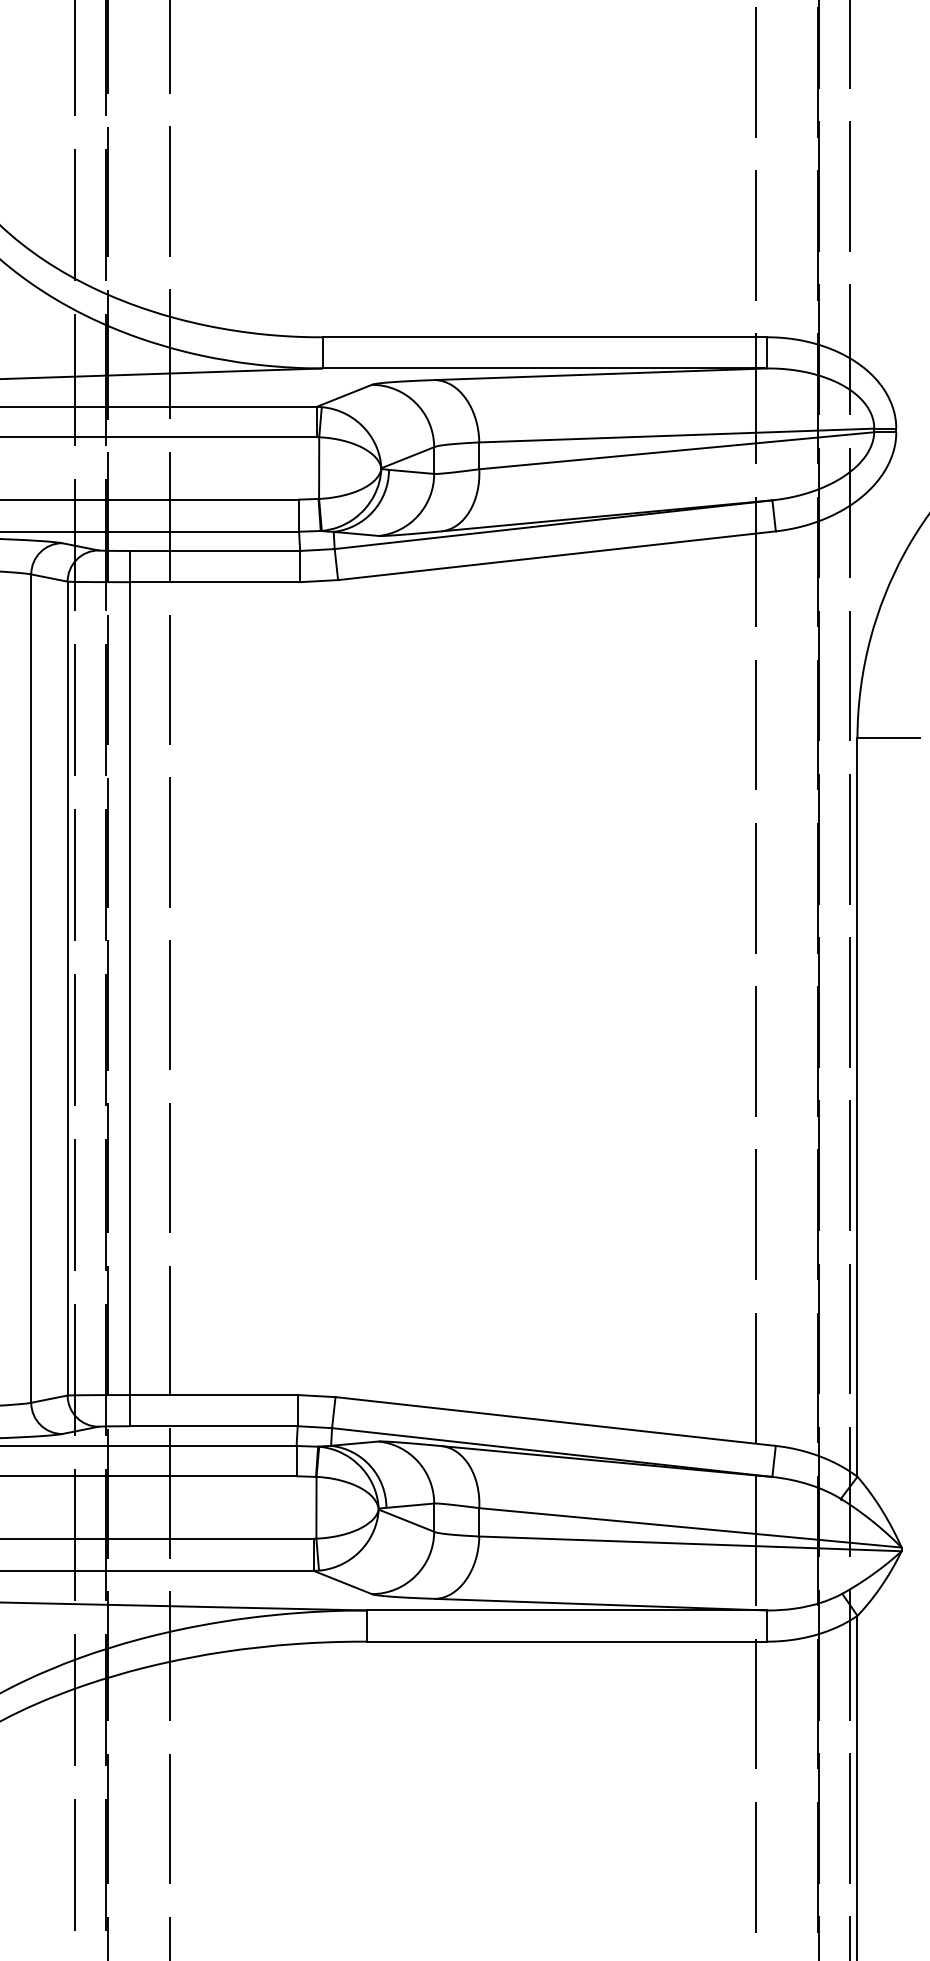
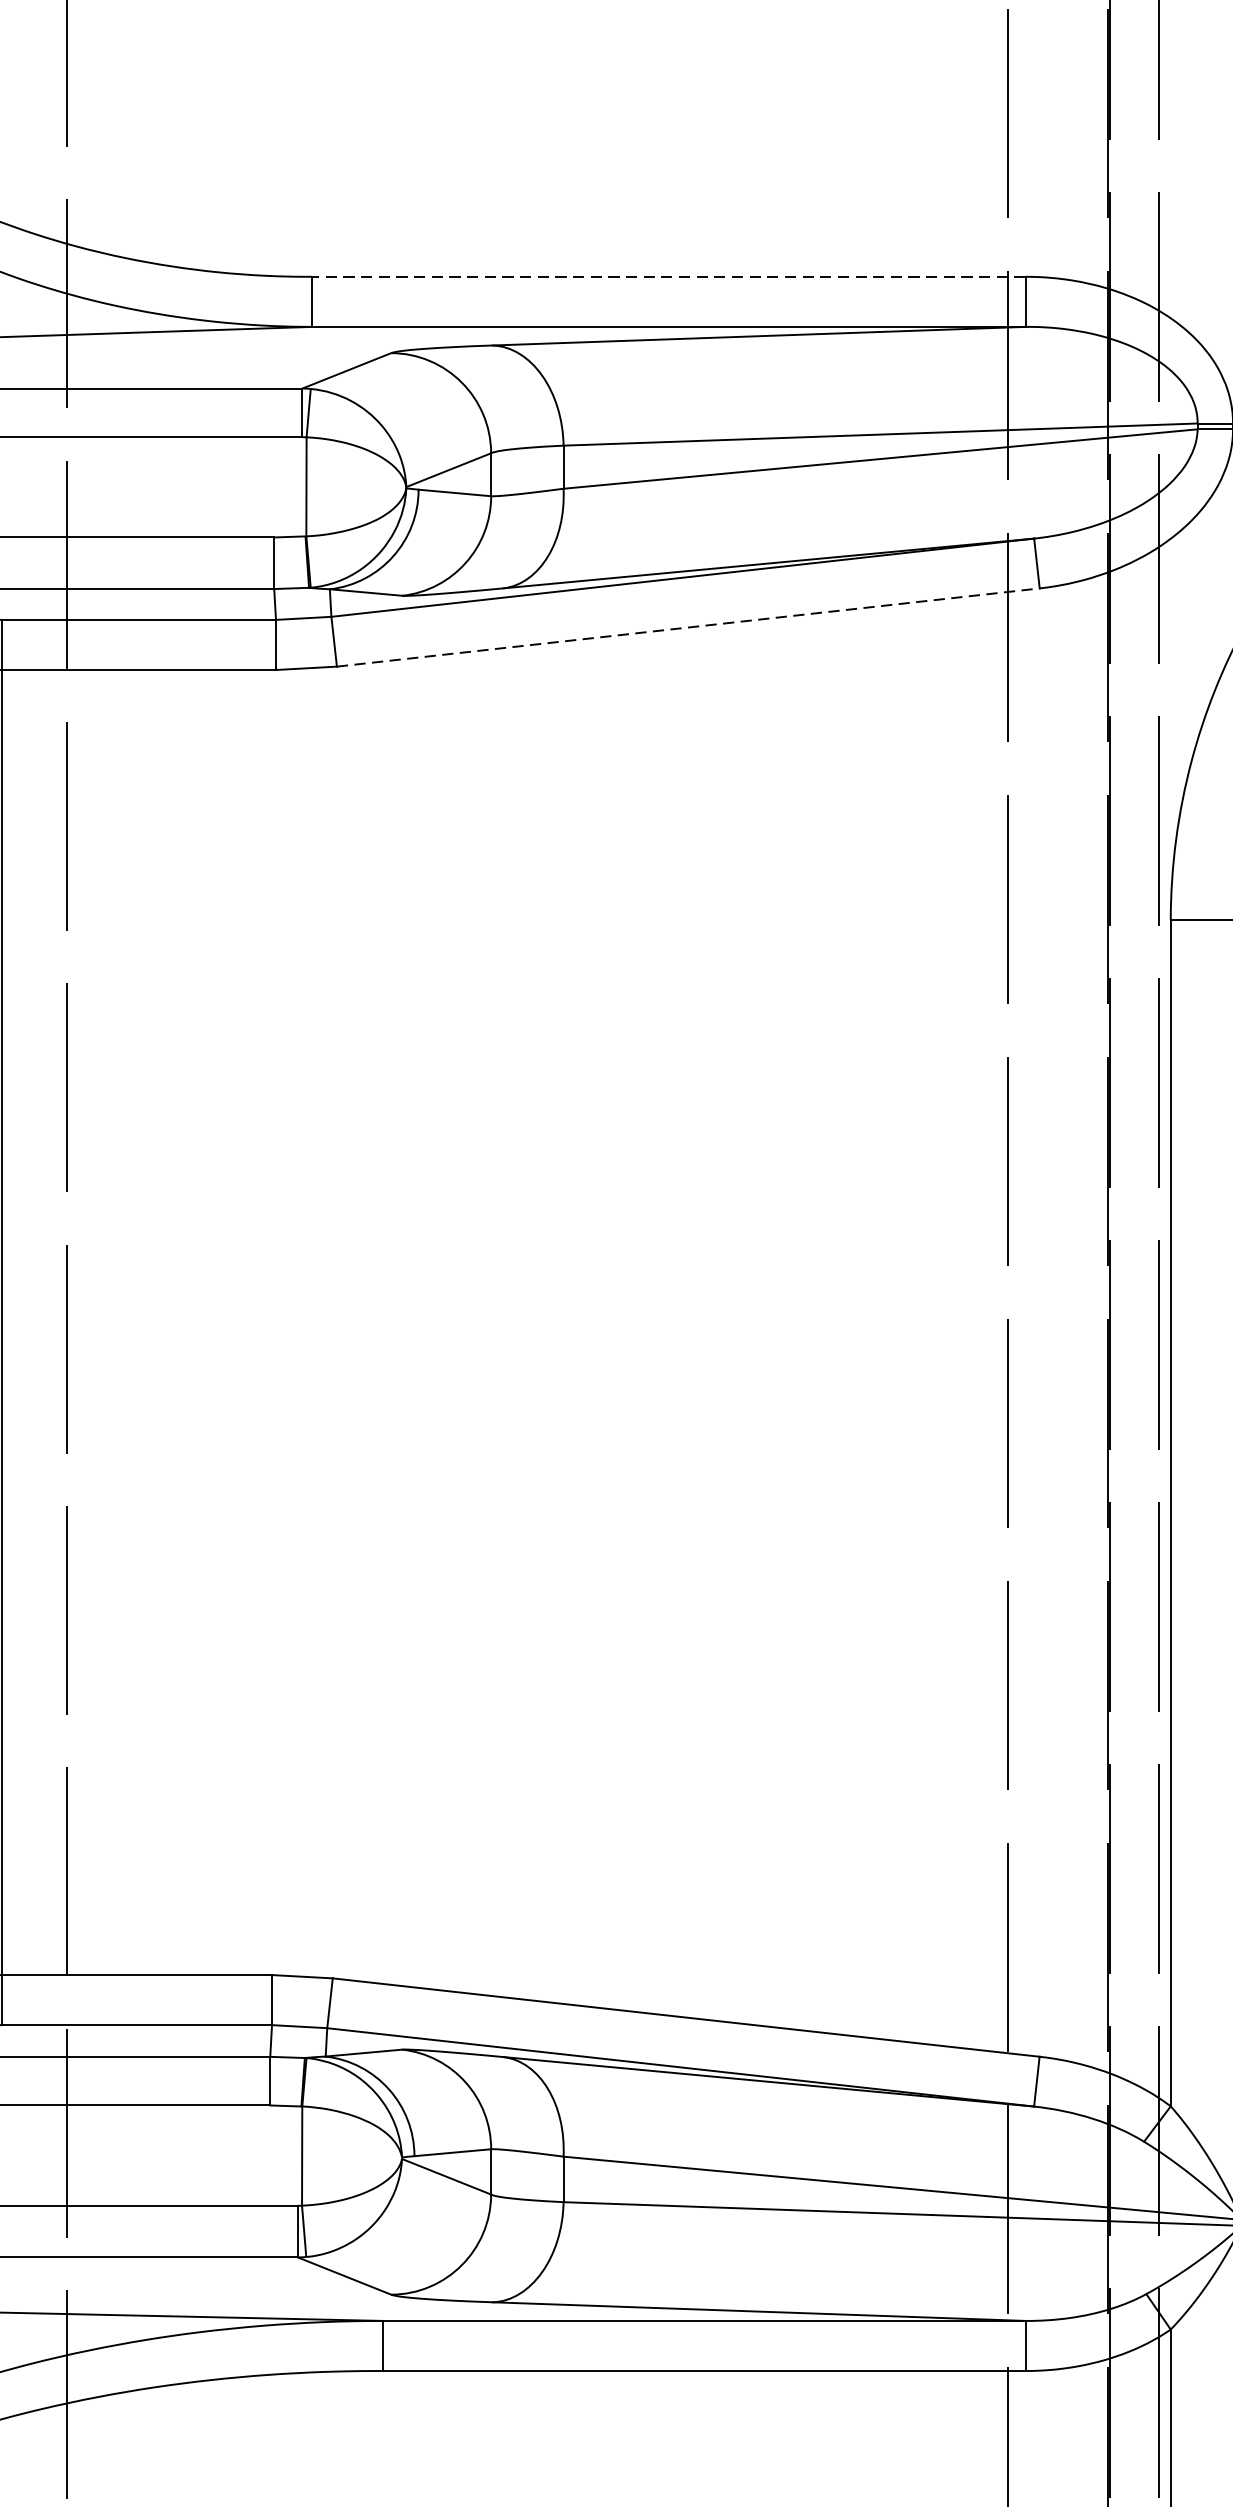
line: (544, 337) -> (668, 277), solid -> dashed
line: (557, 555) -> (689, 627), solid -> dashed

